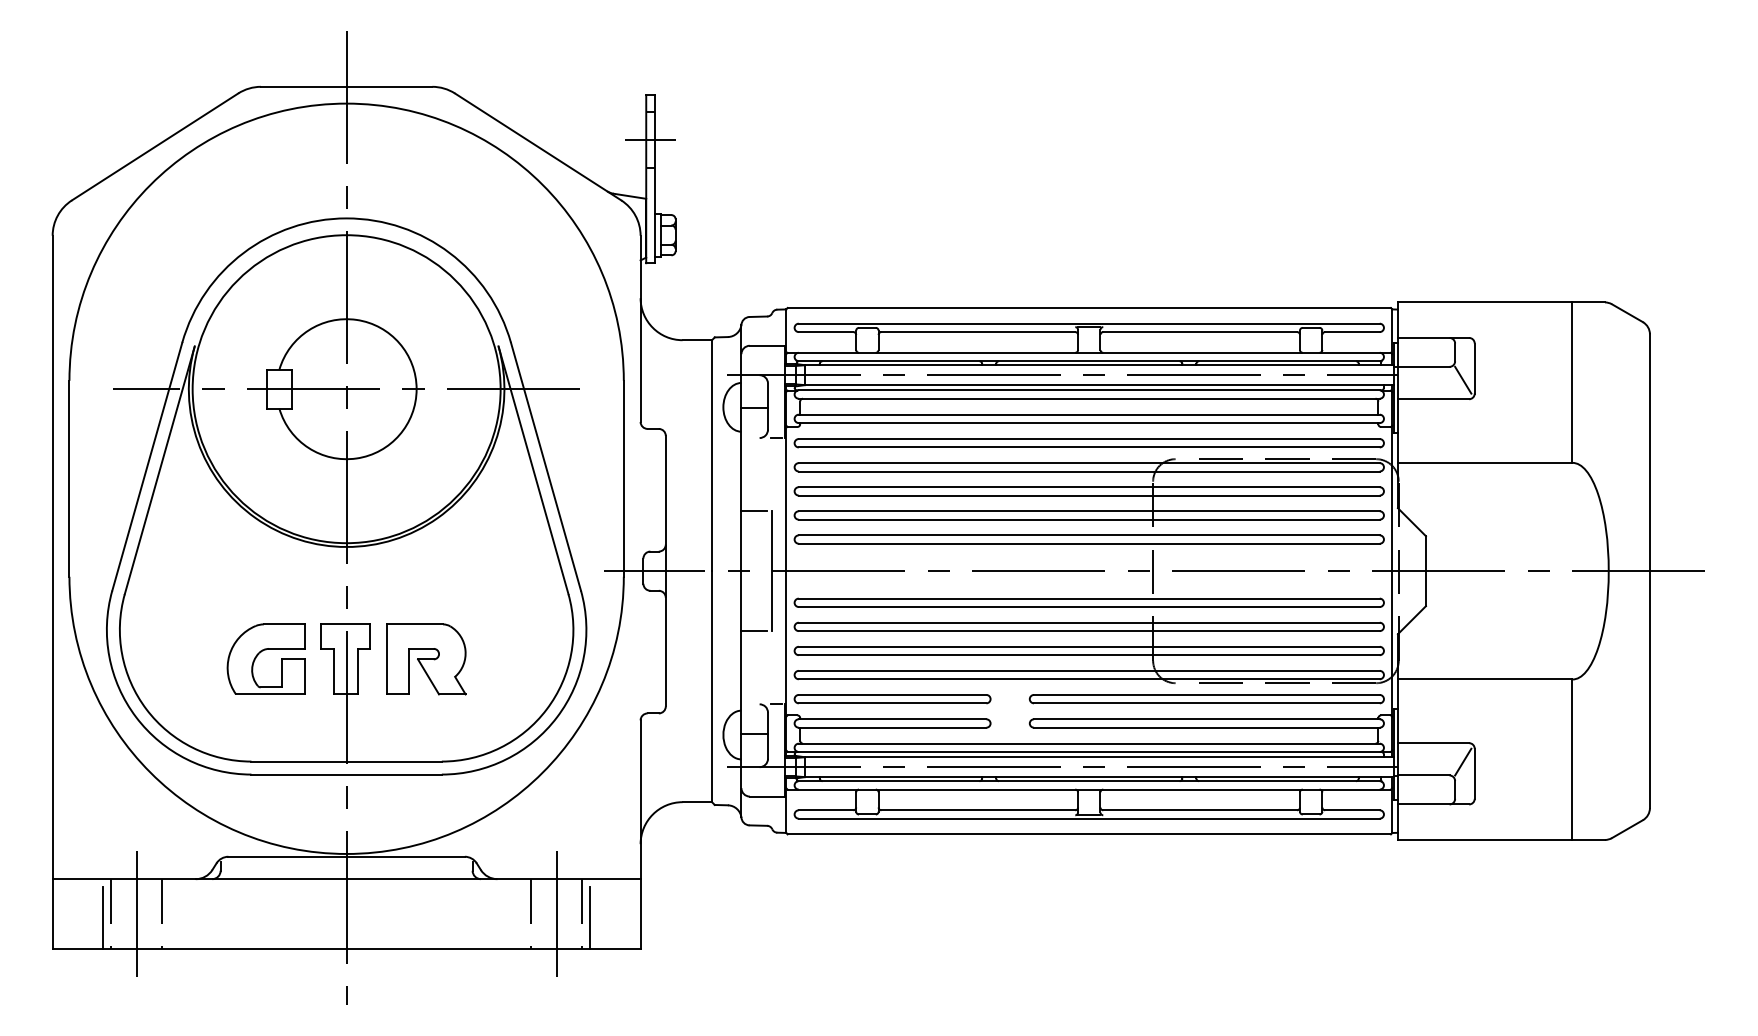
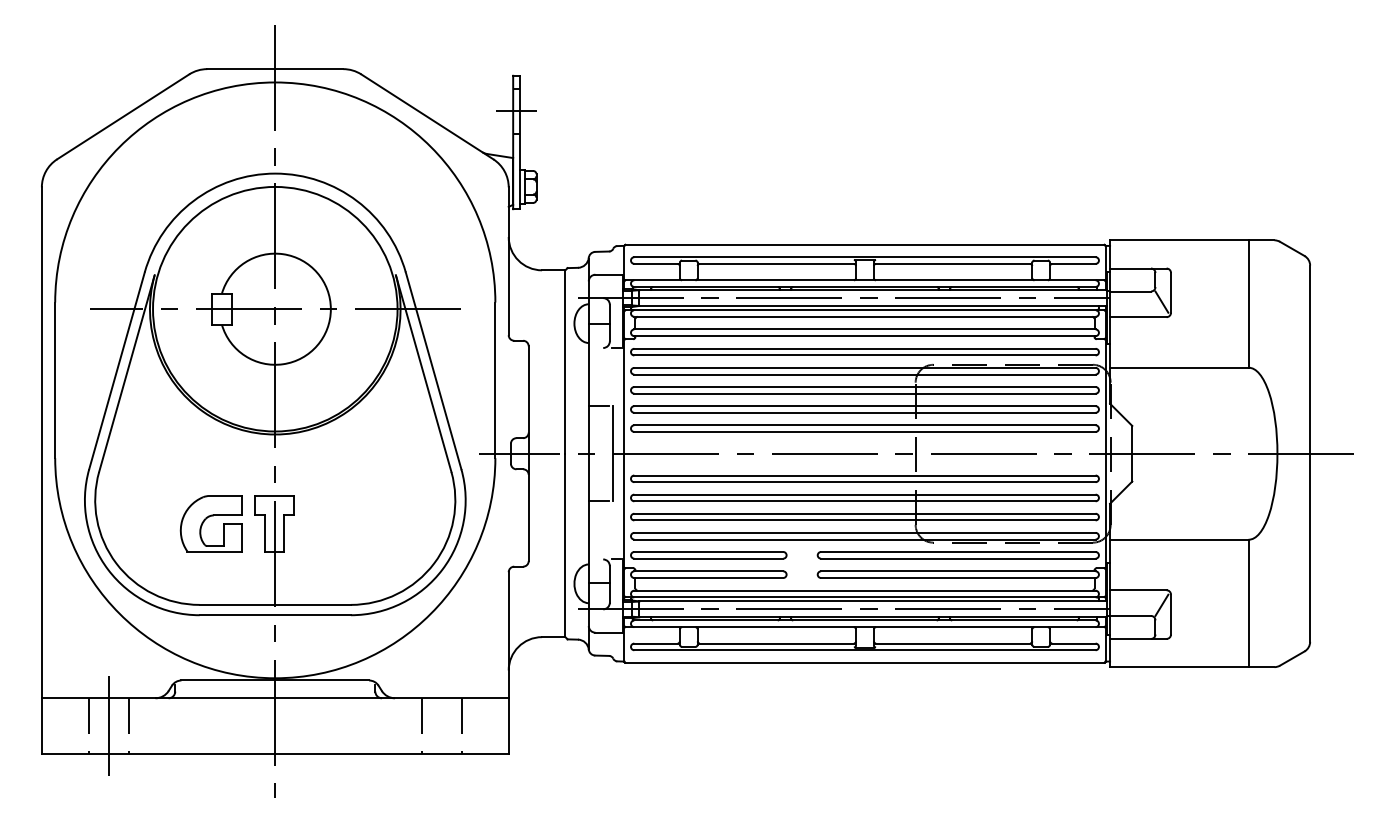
part: (426, 659) -> (338, 523), removed
line: (557, 914) -> (442, 726), removed
line: (102, 917) -> (81, 728), removed
line: (589, 917) -> (468, 728), removed

